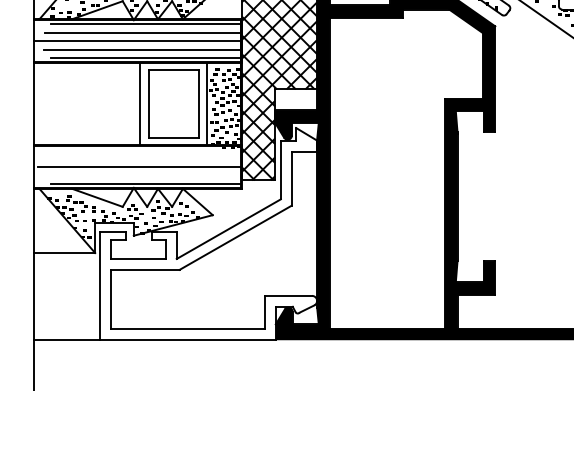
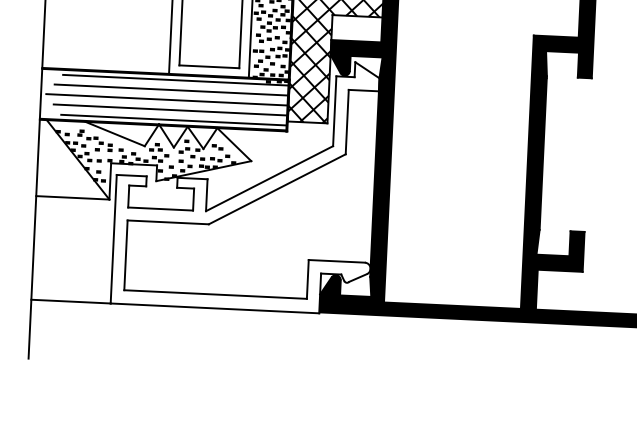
line: (145, 150) -> (174, 80), added
line: (142, 158) -> (170, 89), added
line: (142, 175) -> (170, 110), added

